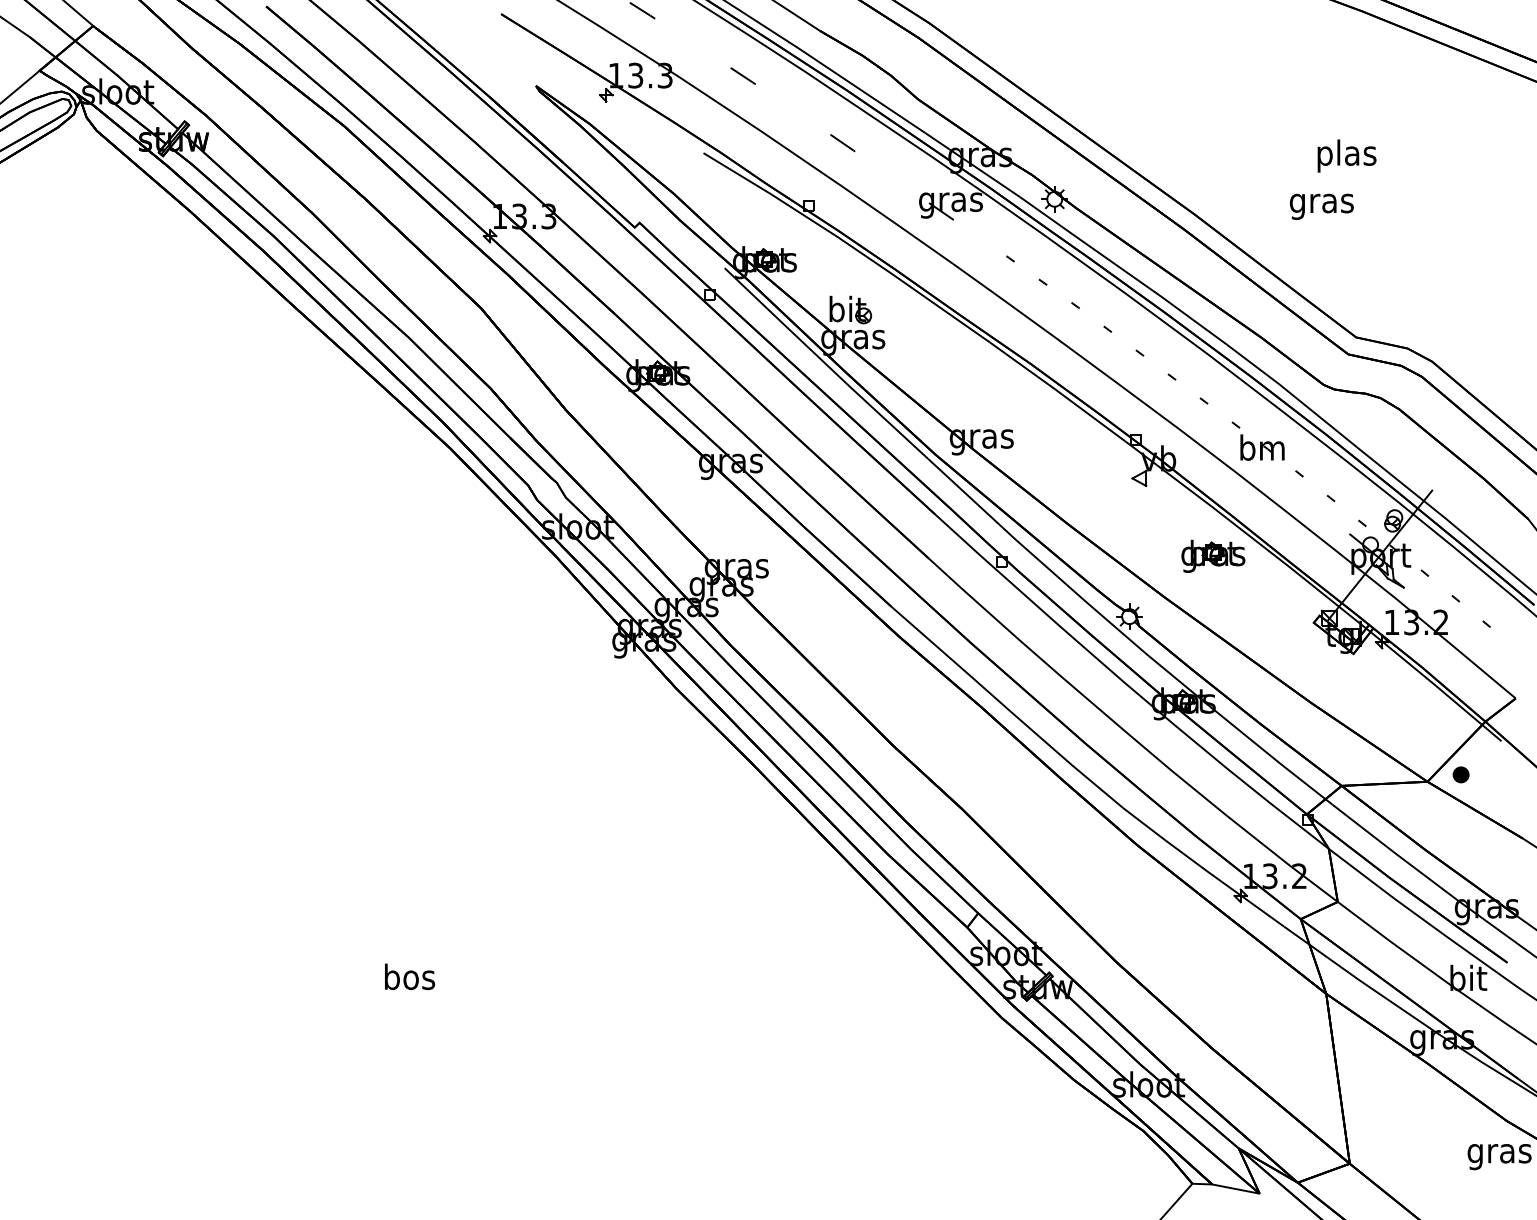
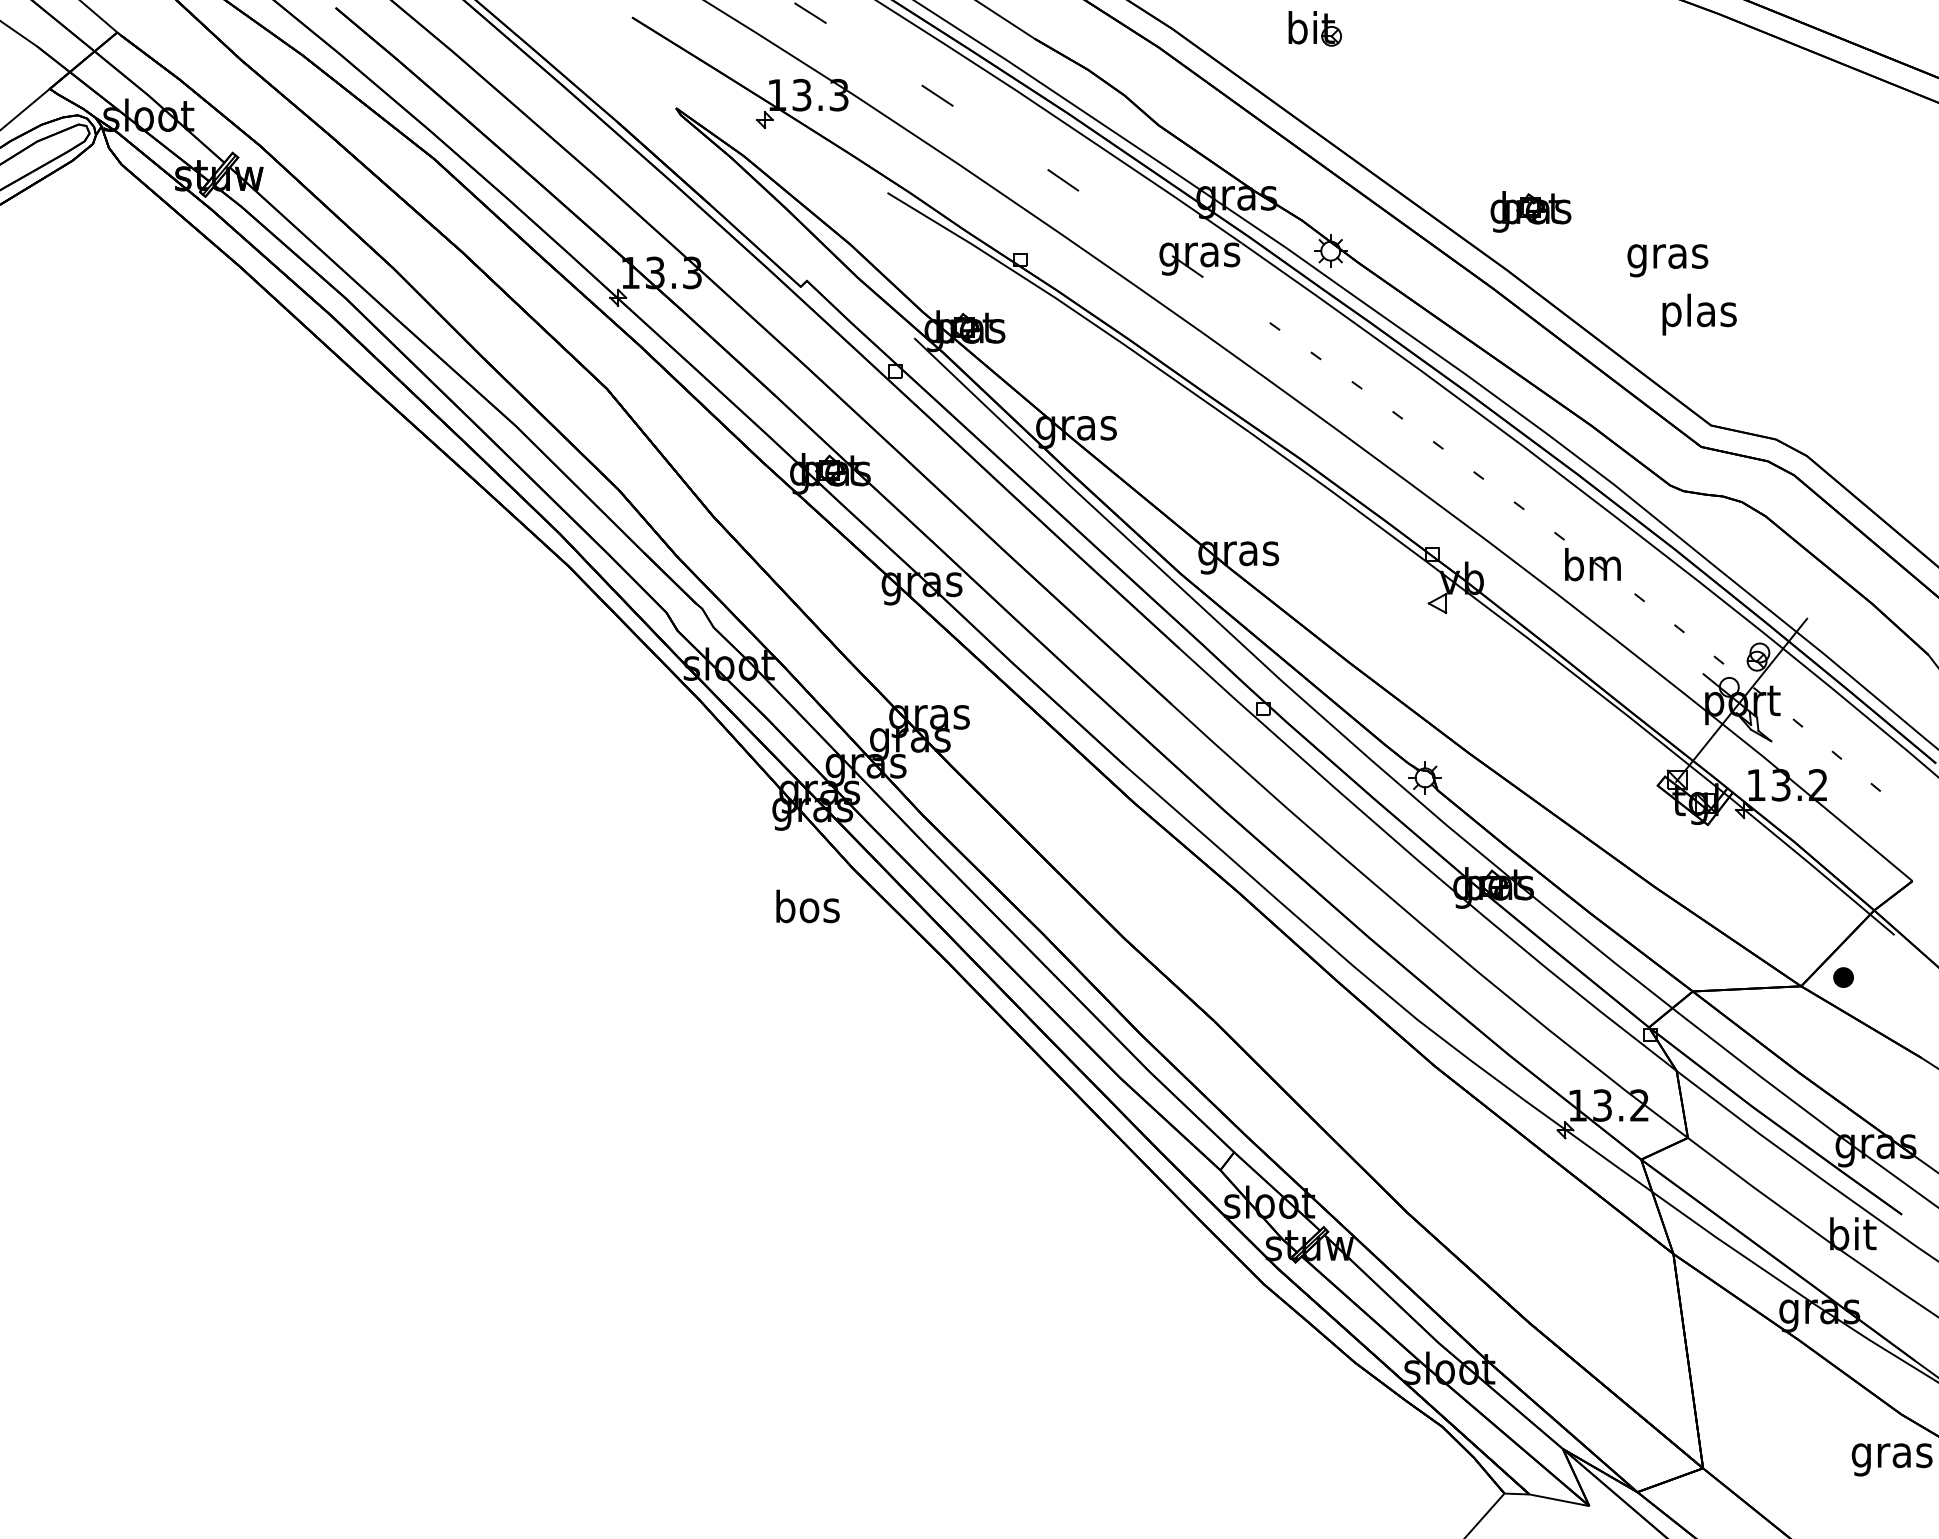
text: (1346, 155) -> (1699, 314), moved
part: (850, 309) -> (1314, 28), moved
part: (1213, 556) -> (1530, 211), moved
text: (409, 976) -> (807, 906), moved

